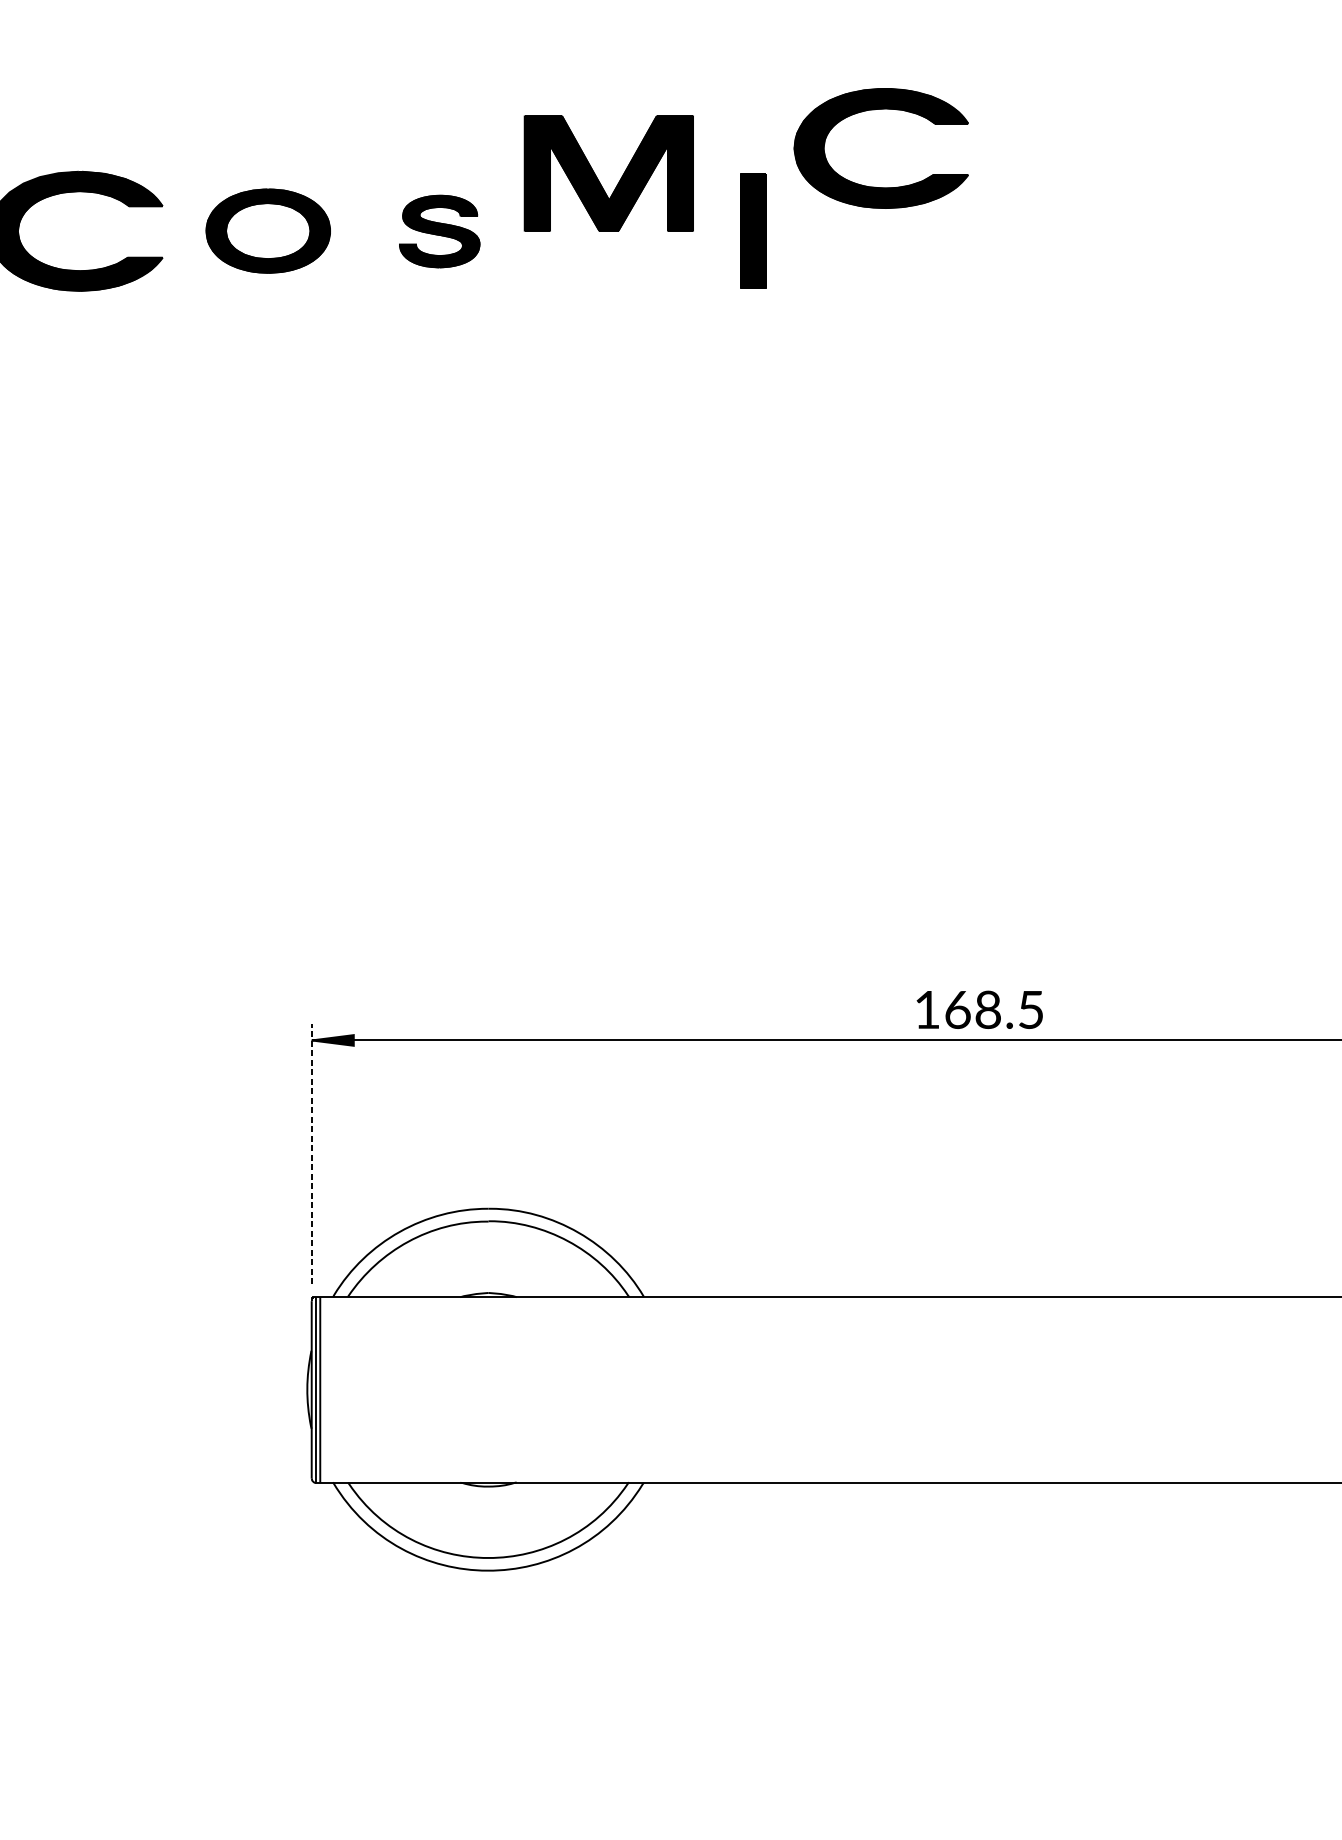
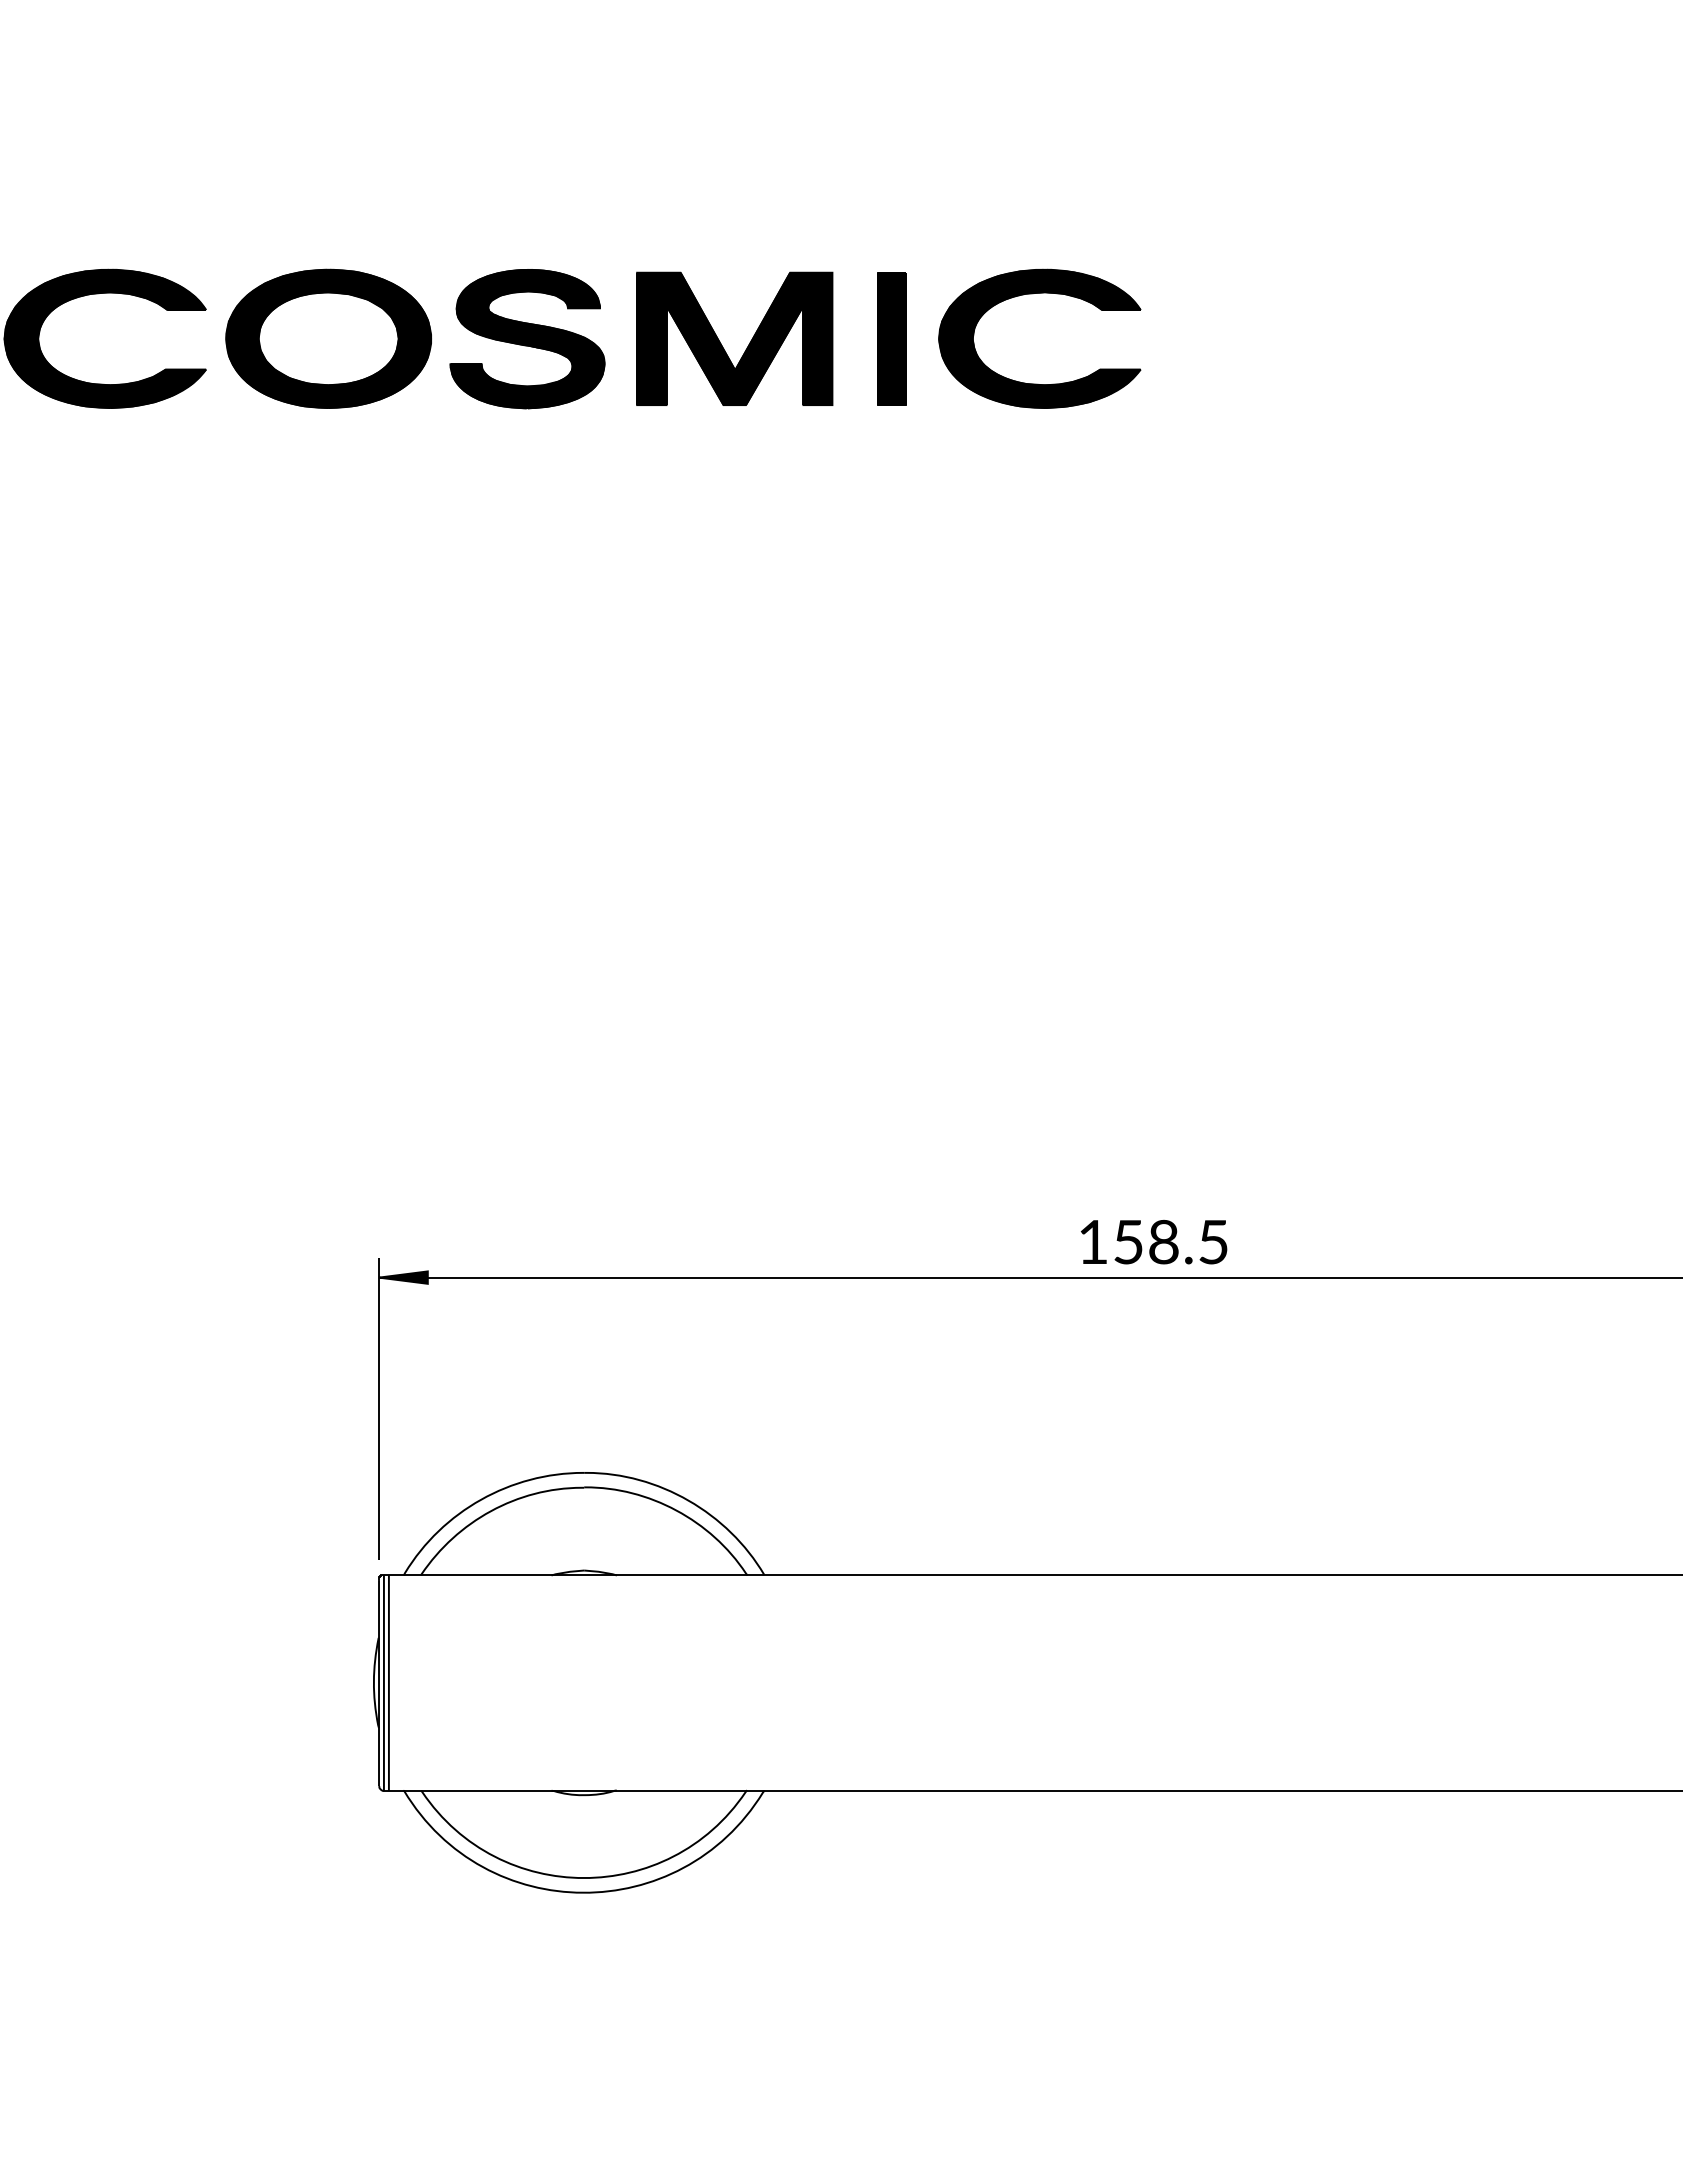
part: (875, 110) -> (1033, 294), moved
part: (598, 179) -> (722, 345), moved
part: (268, 230) -> (328, 338), size x1.43
part: (439, 231) -> (527, 339), size x1.67
text: (957, 1010) -> (1128, 1242), 168.5 -> 158.5
line: (312, 1153) -> (379, 1408), dashed -> solid

